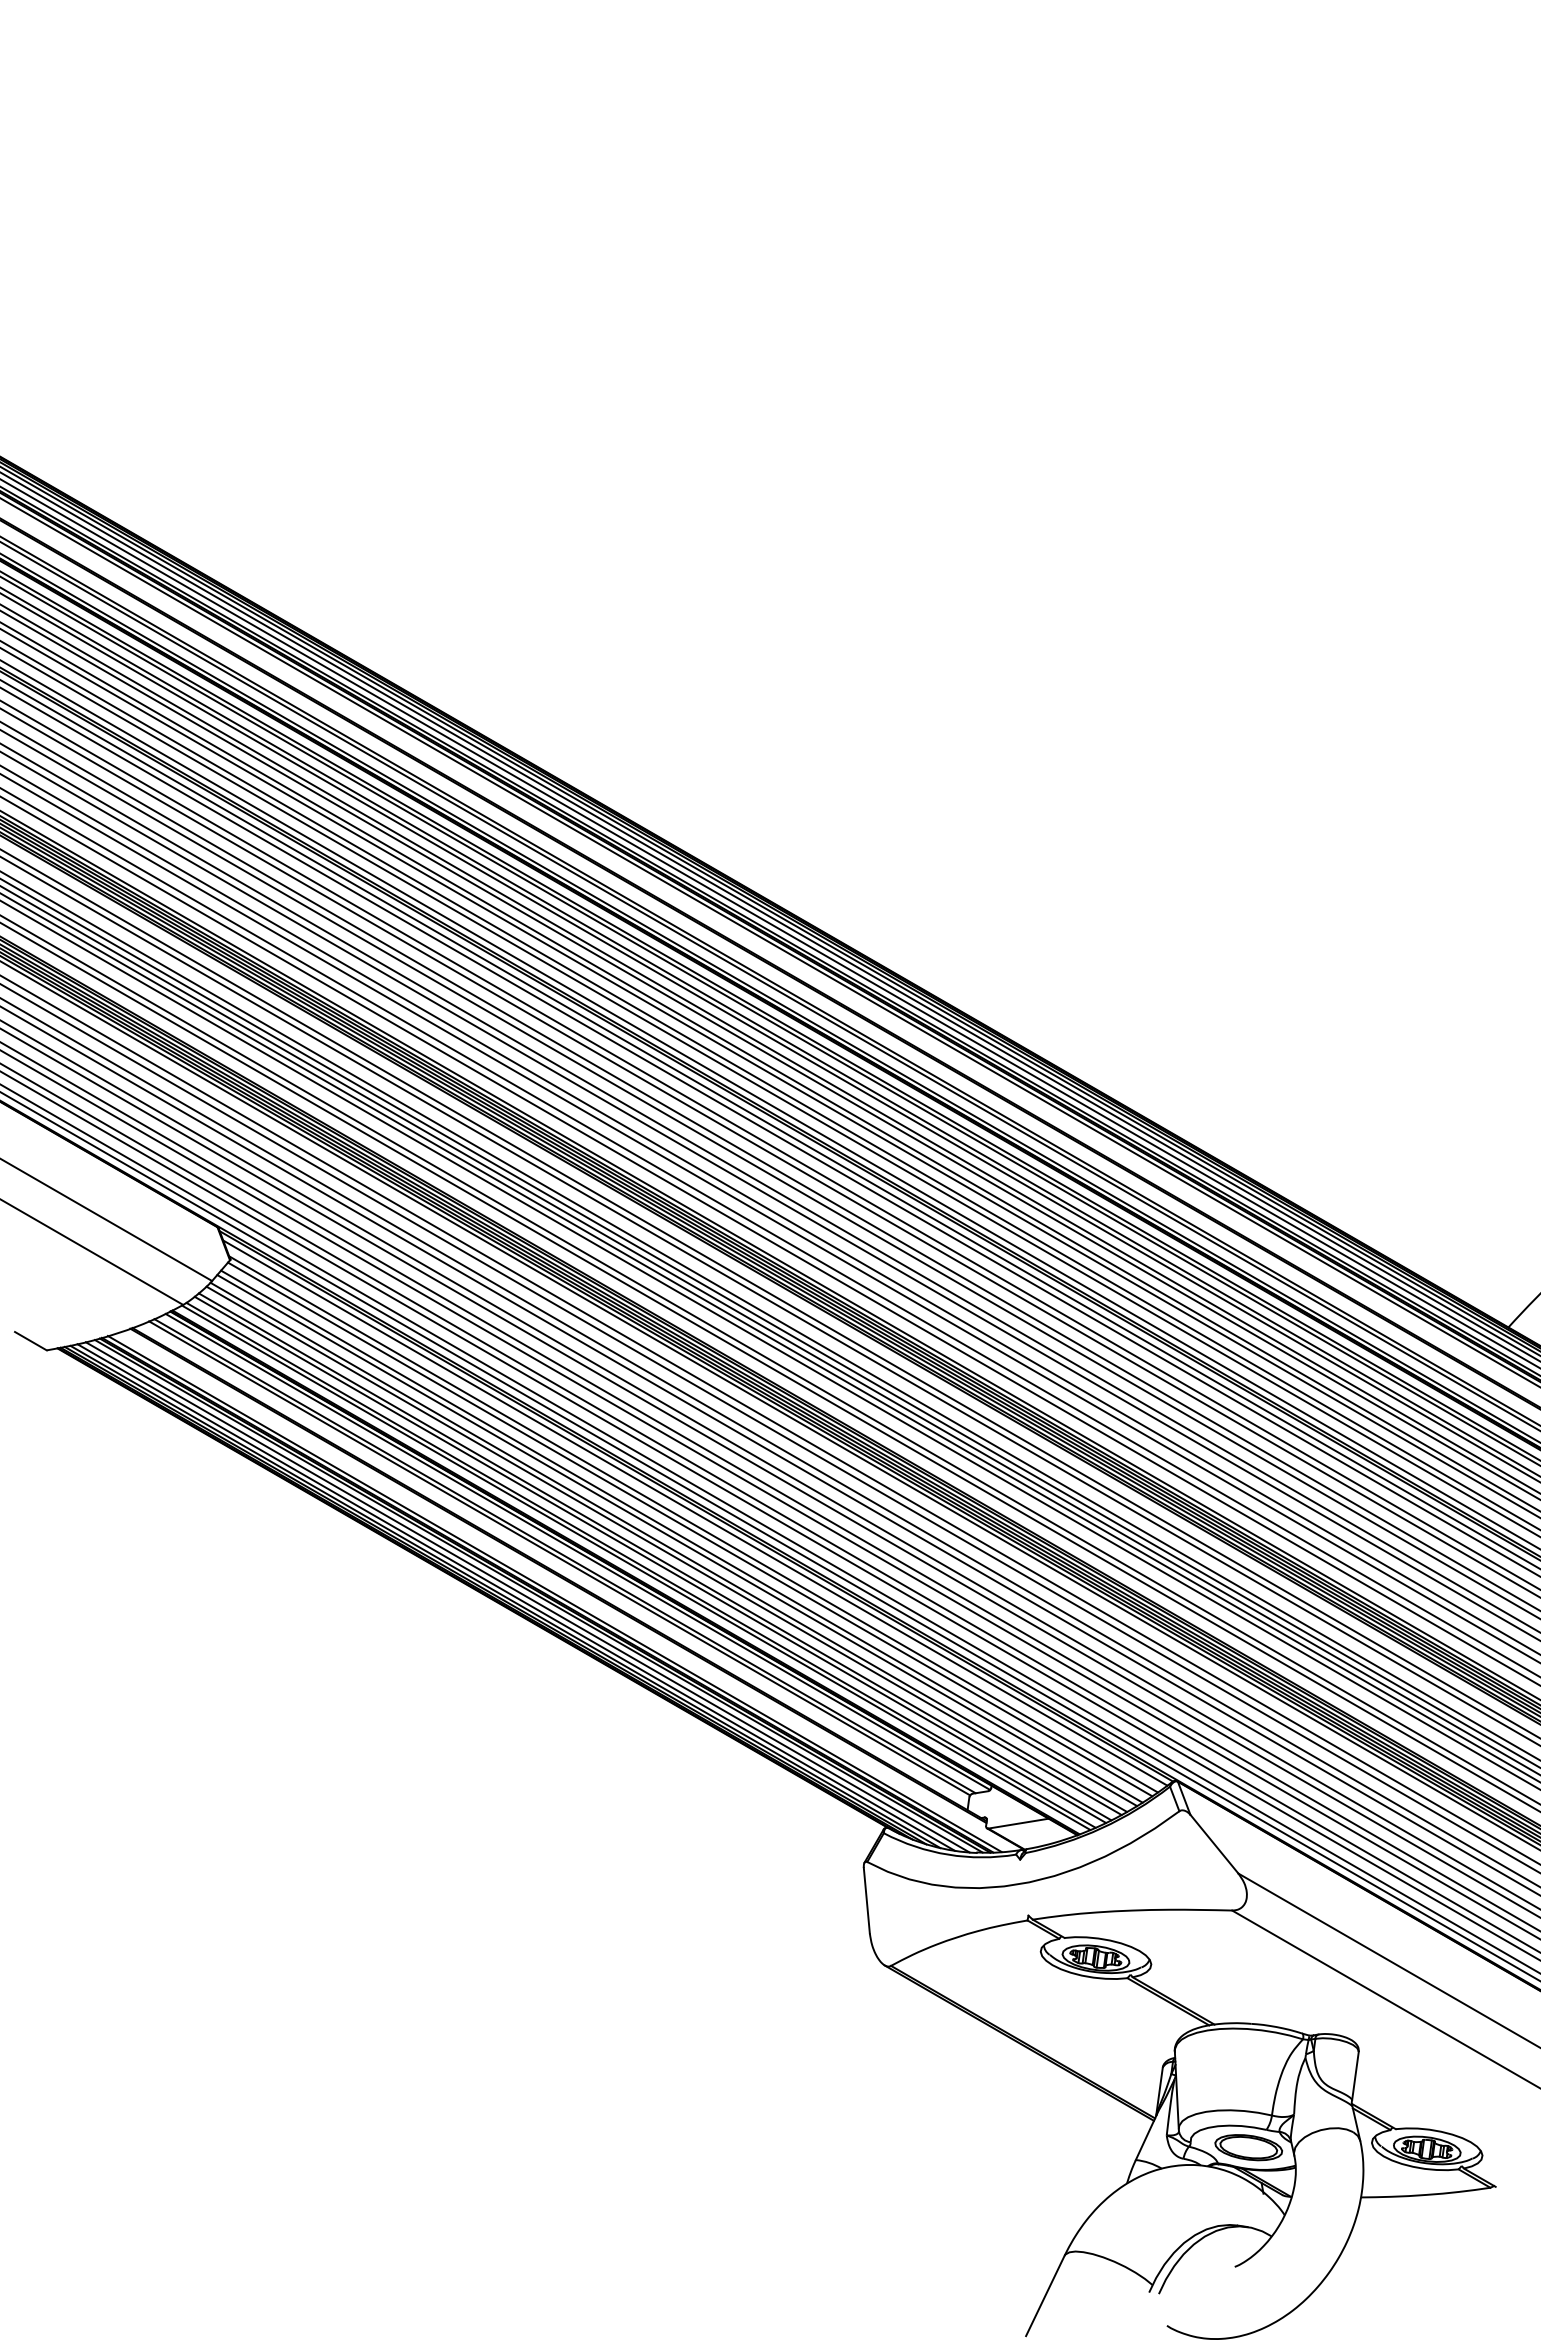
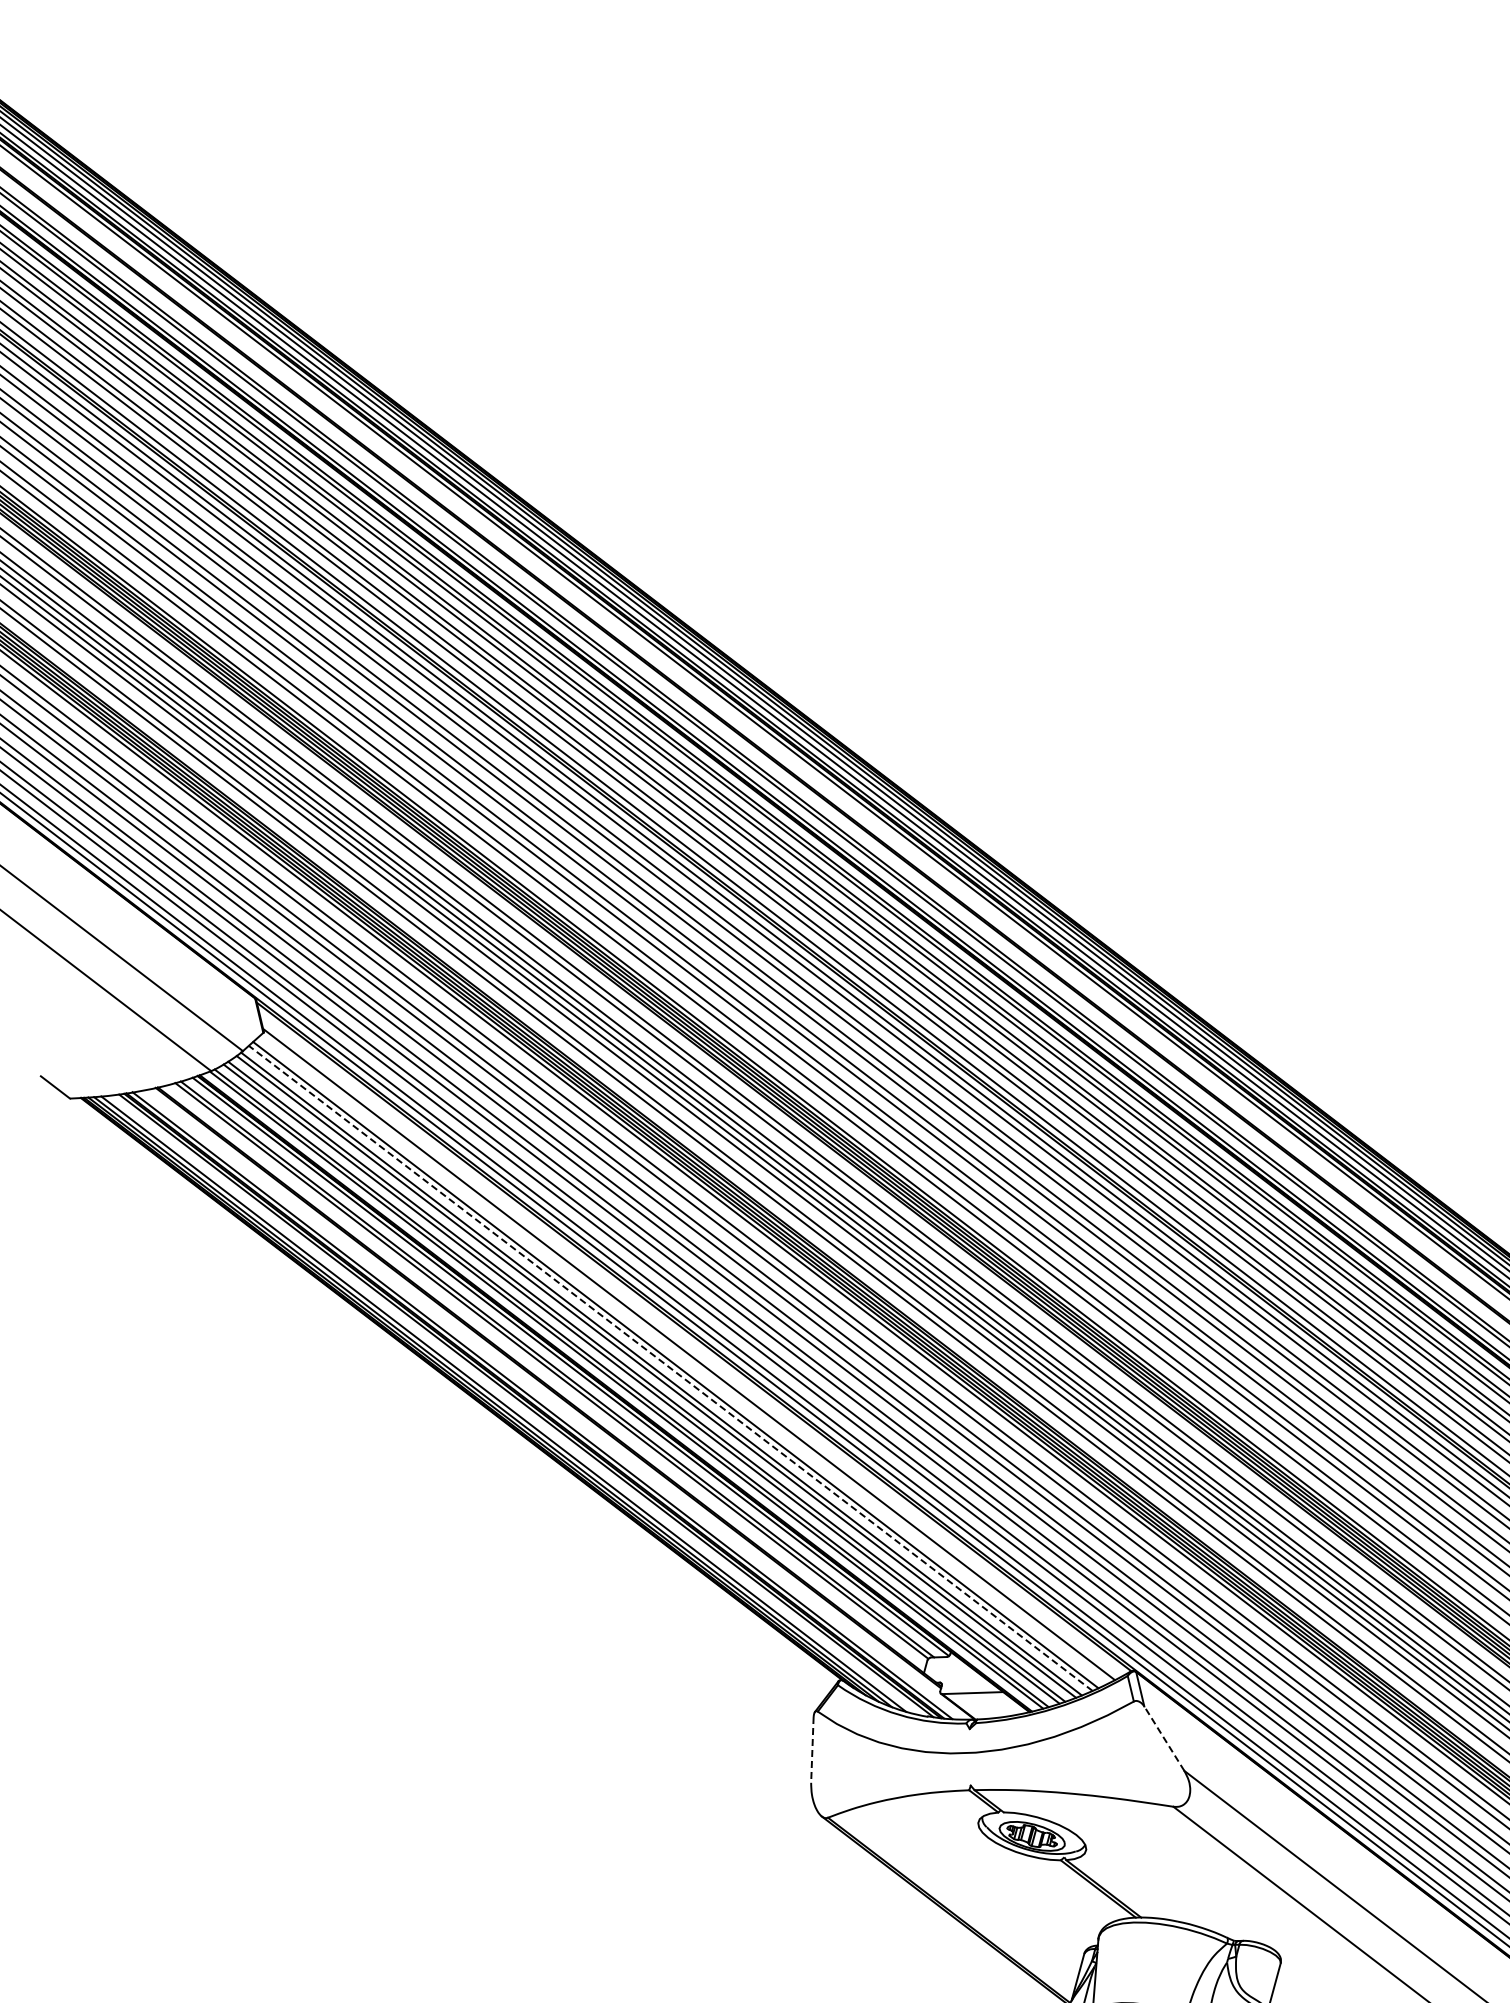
line: (695, 1512) -> (692, 1342), removed
line: (690, 1529) -> (685, 1359), removed
line: (677, 1540) -> (671, 1368), solid -> dashed
line: (527, 1597) -> (514, 1405), removed
line: (1214, 1844) -> (1164, 1739), solid -> dashed
line: (866, 1900) -> (812, 1749), solid -> dashed

